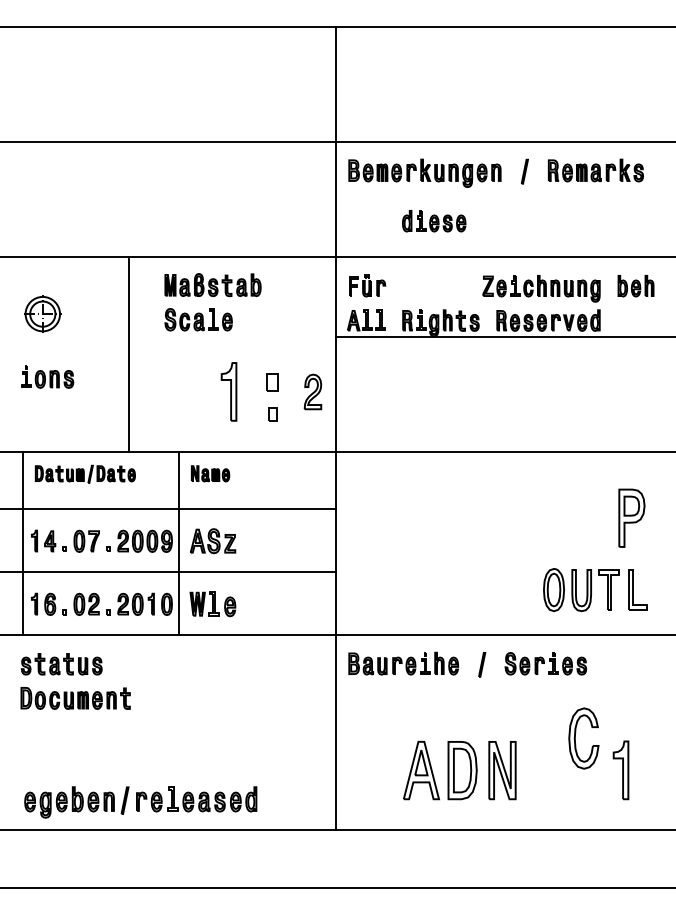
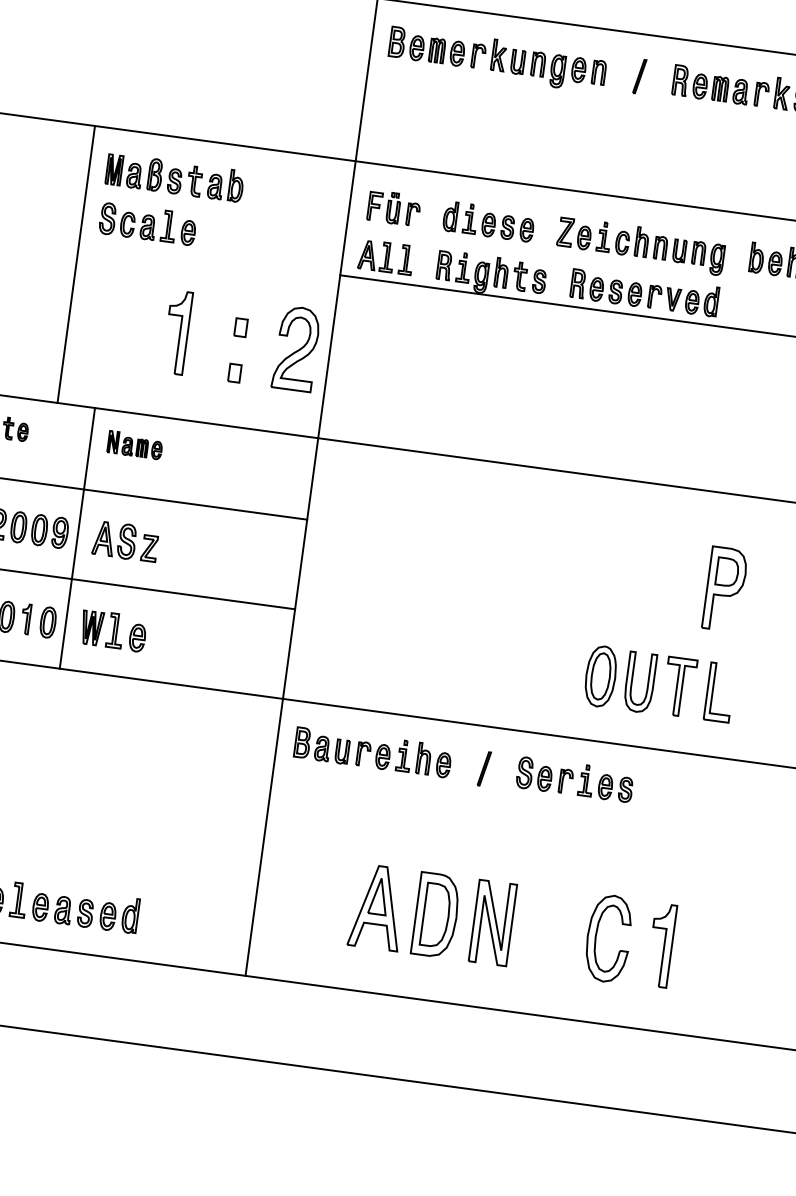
part: (434, 221) -> (489, 222), moved
line: (128, 353) -> (75, 263), moved
part: (272, 382) -> (240, 327), size x0.71
part: (312, 391) -> (295, 348), size x1.67
part: (575, 738) -> (596, 936), moved

